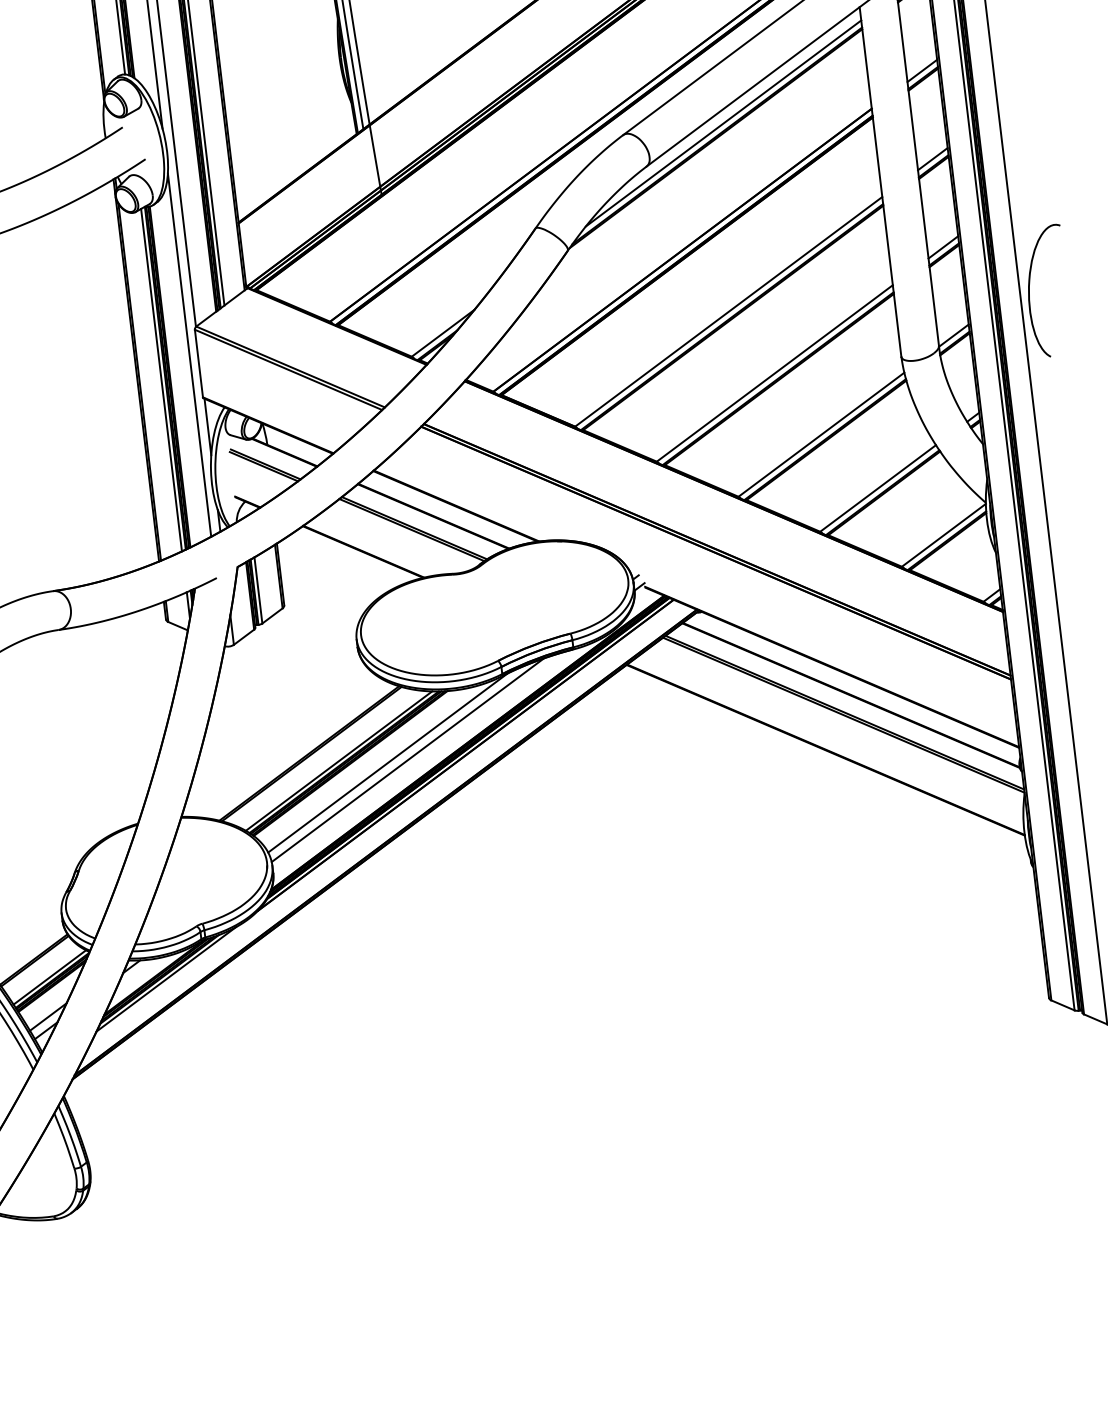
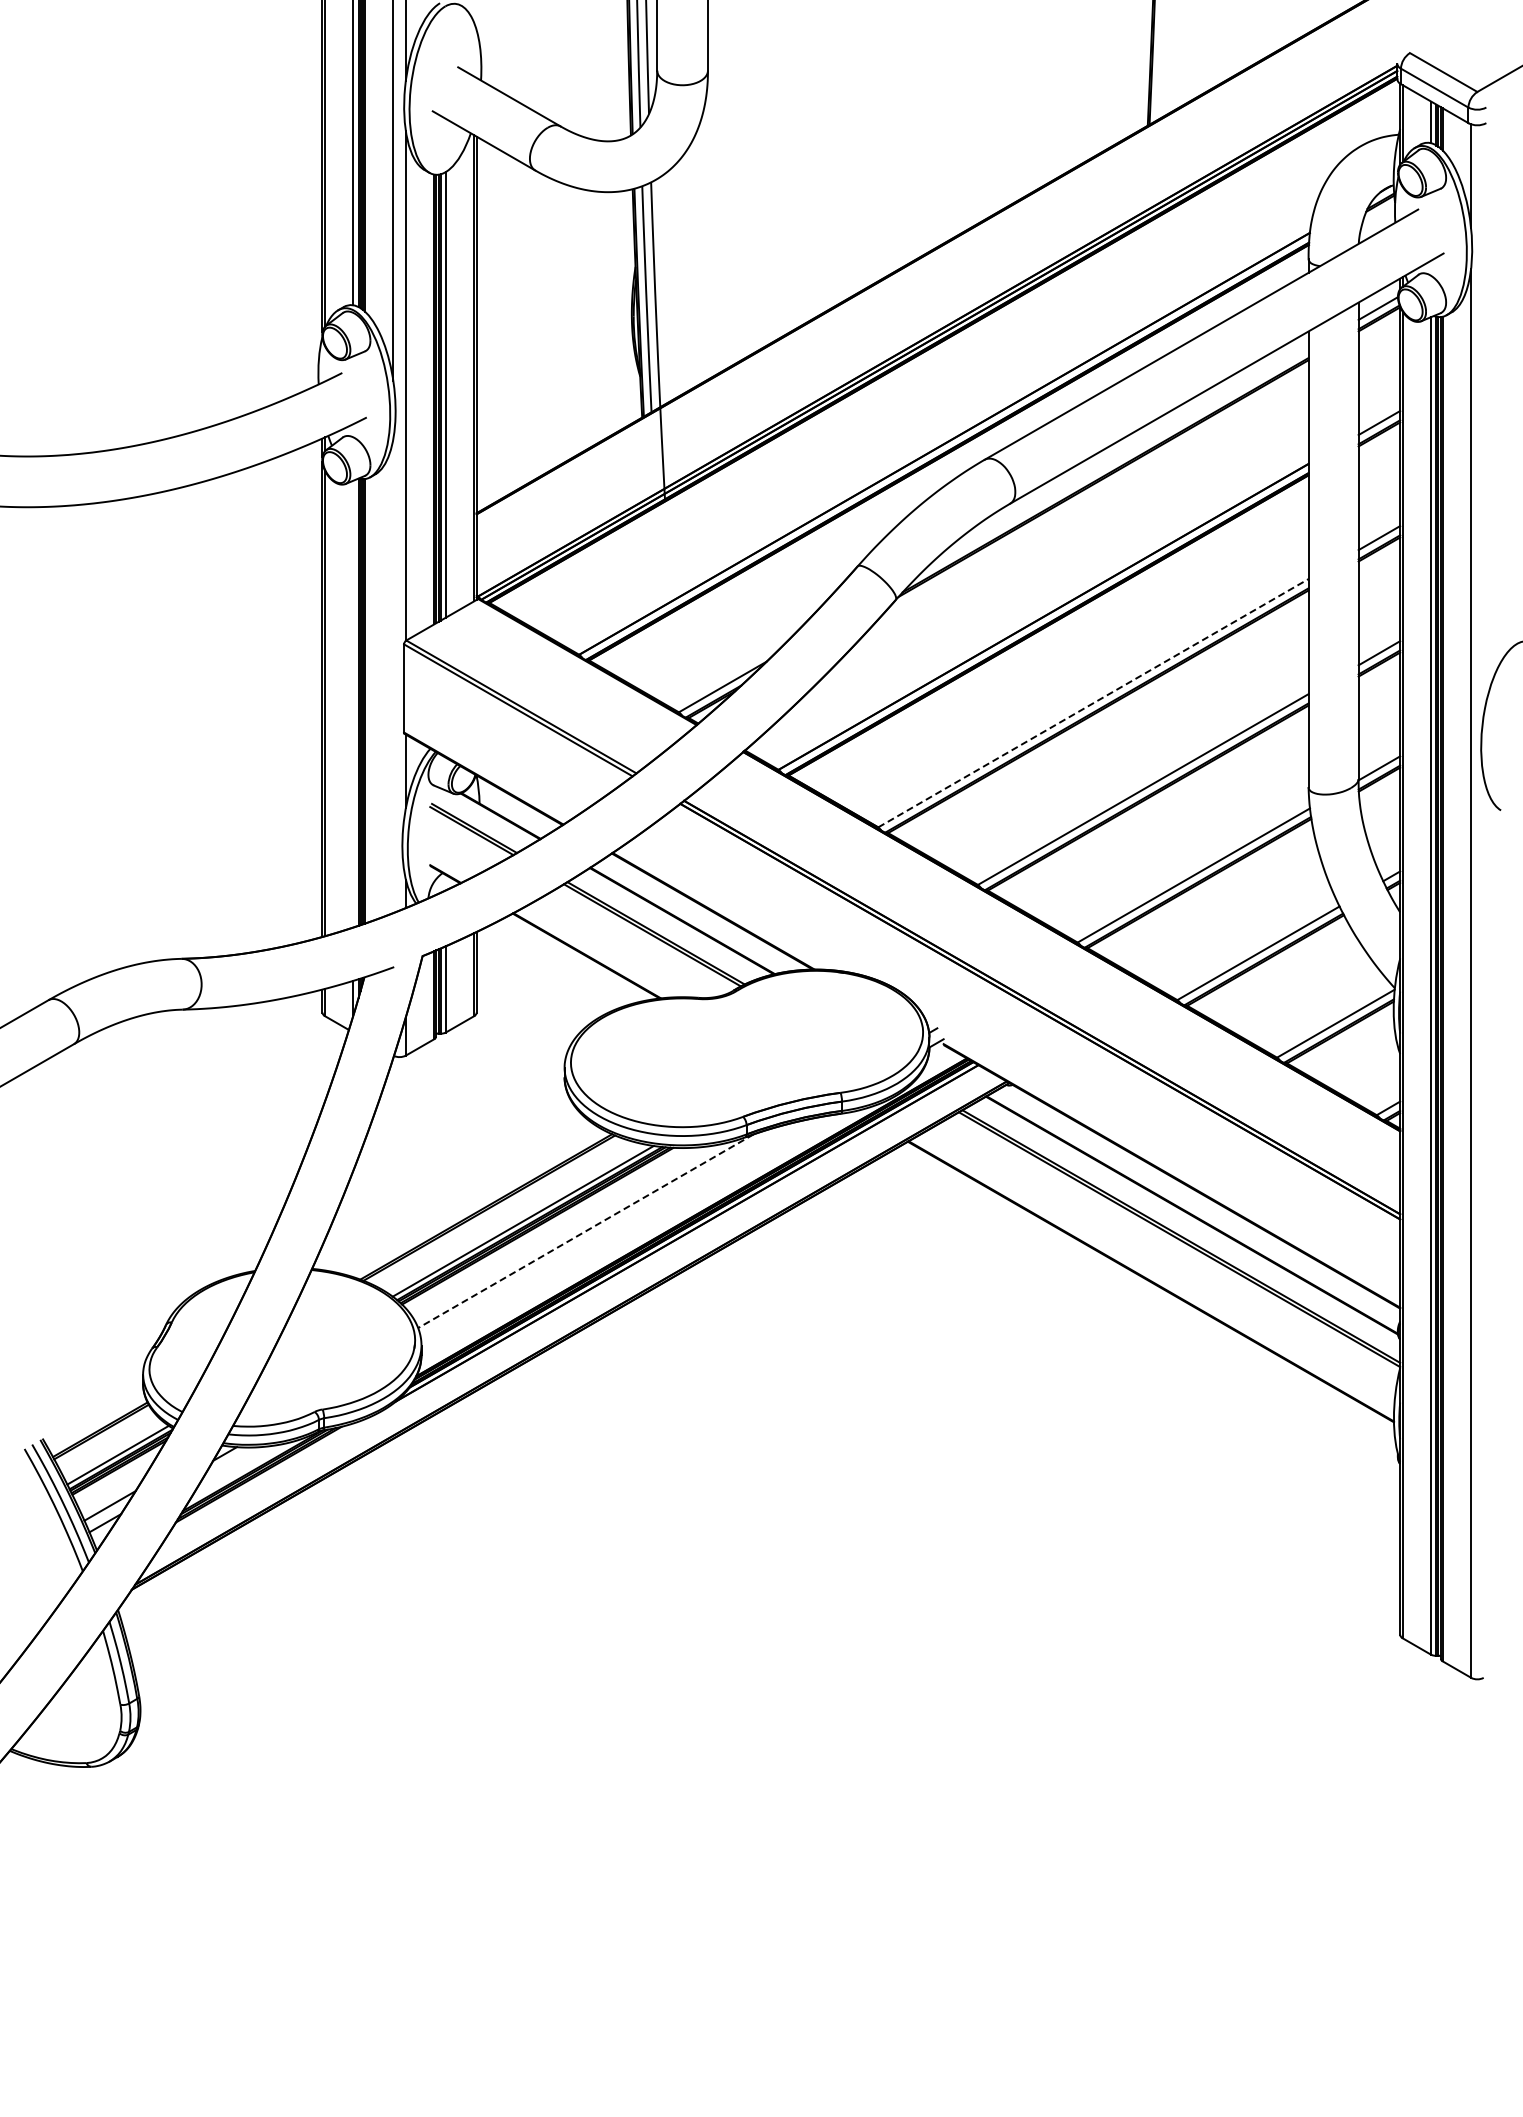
line: (723, 123) -> (1115, 459), removed
line: (728, 311) -> (1093, 702), solid -> dashed
line: (189, 355) -> (393, 676), removed
line: (161, 379) -> (353, 703), removed
line: (407, 760) -> (611, 1230), removed
line: (387, 763) -> (585, 1231), solid -> dashed
line: (166, 979) -> (267, 1475), removed

